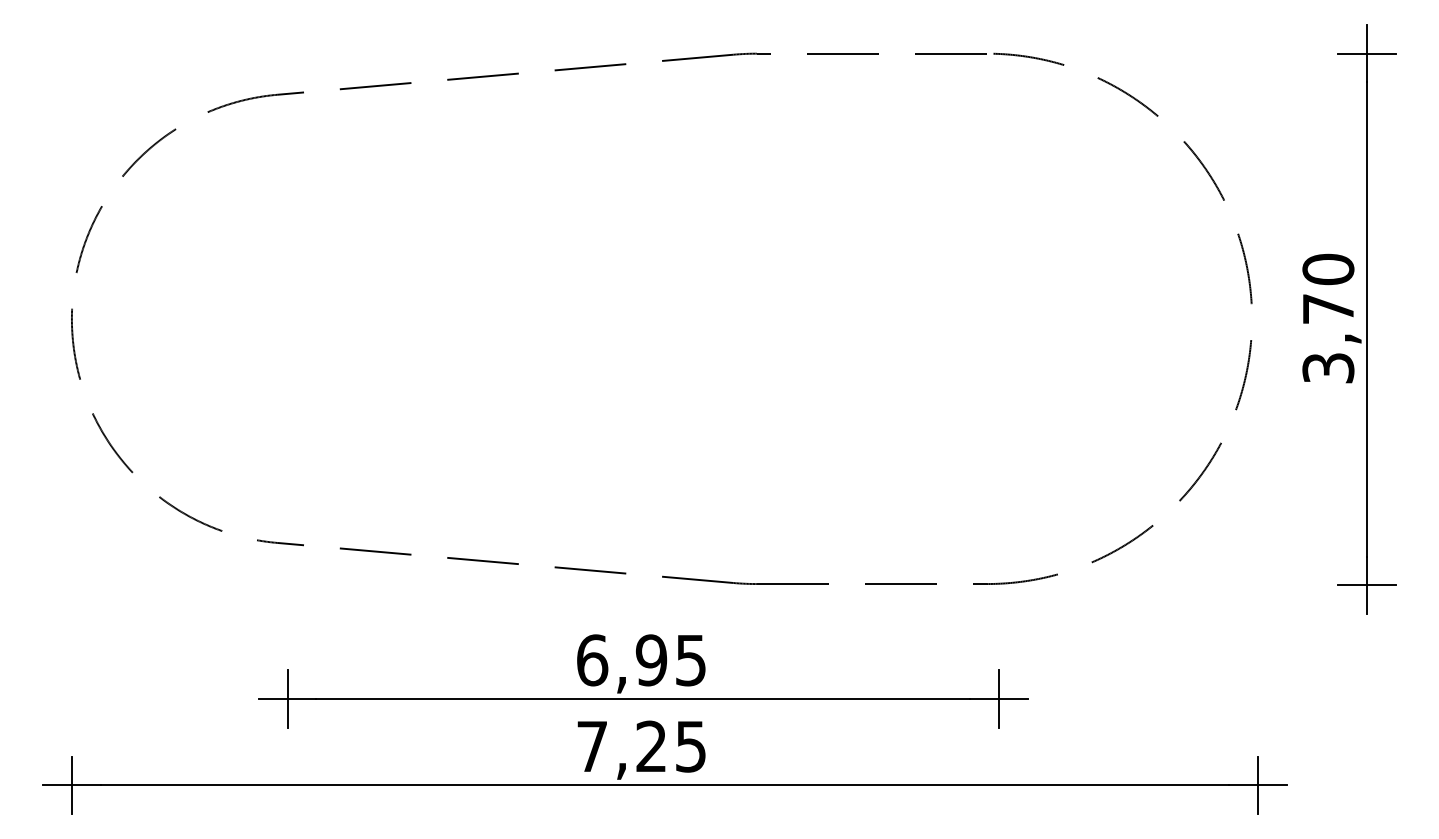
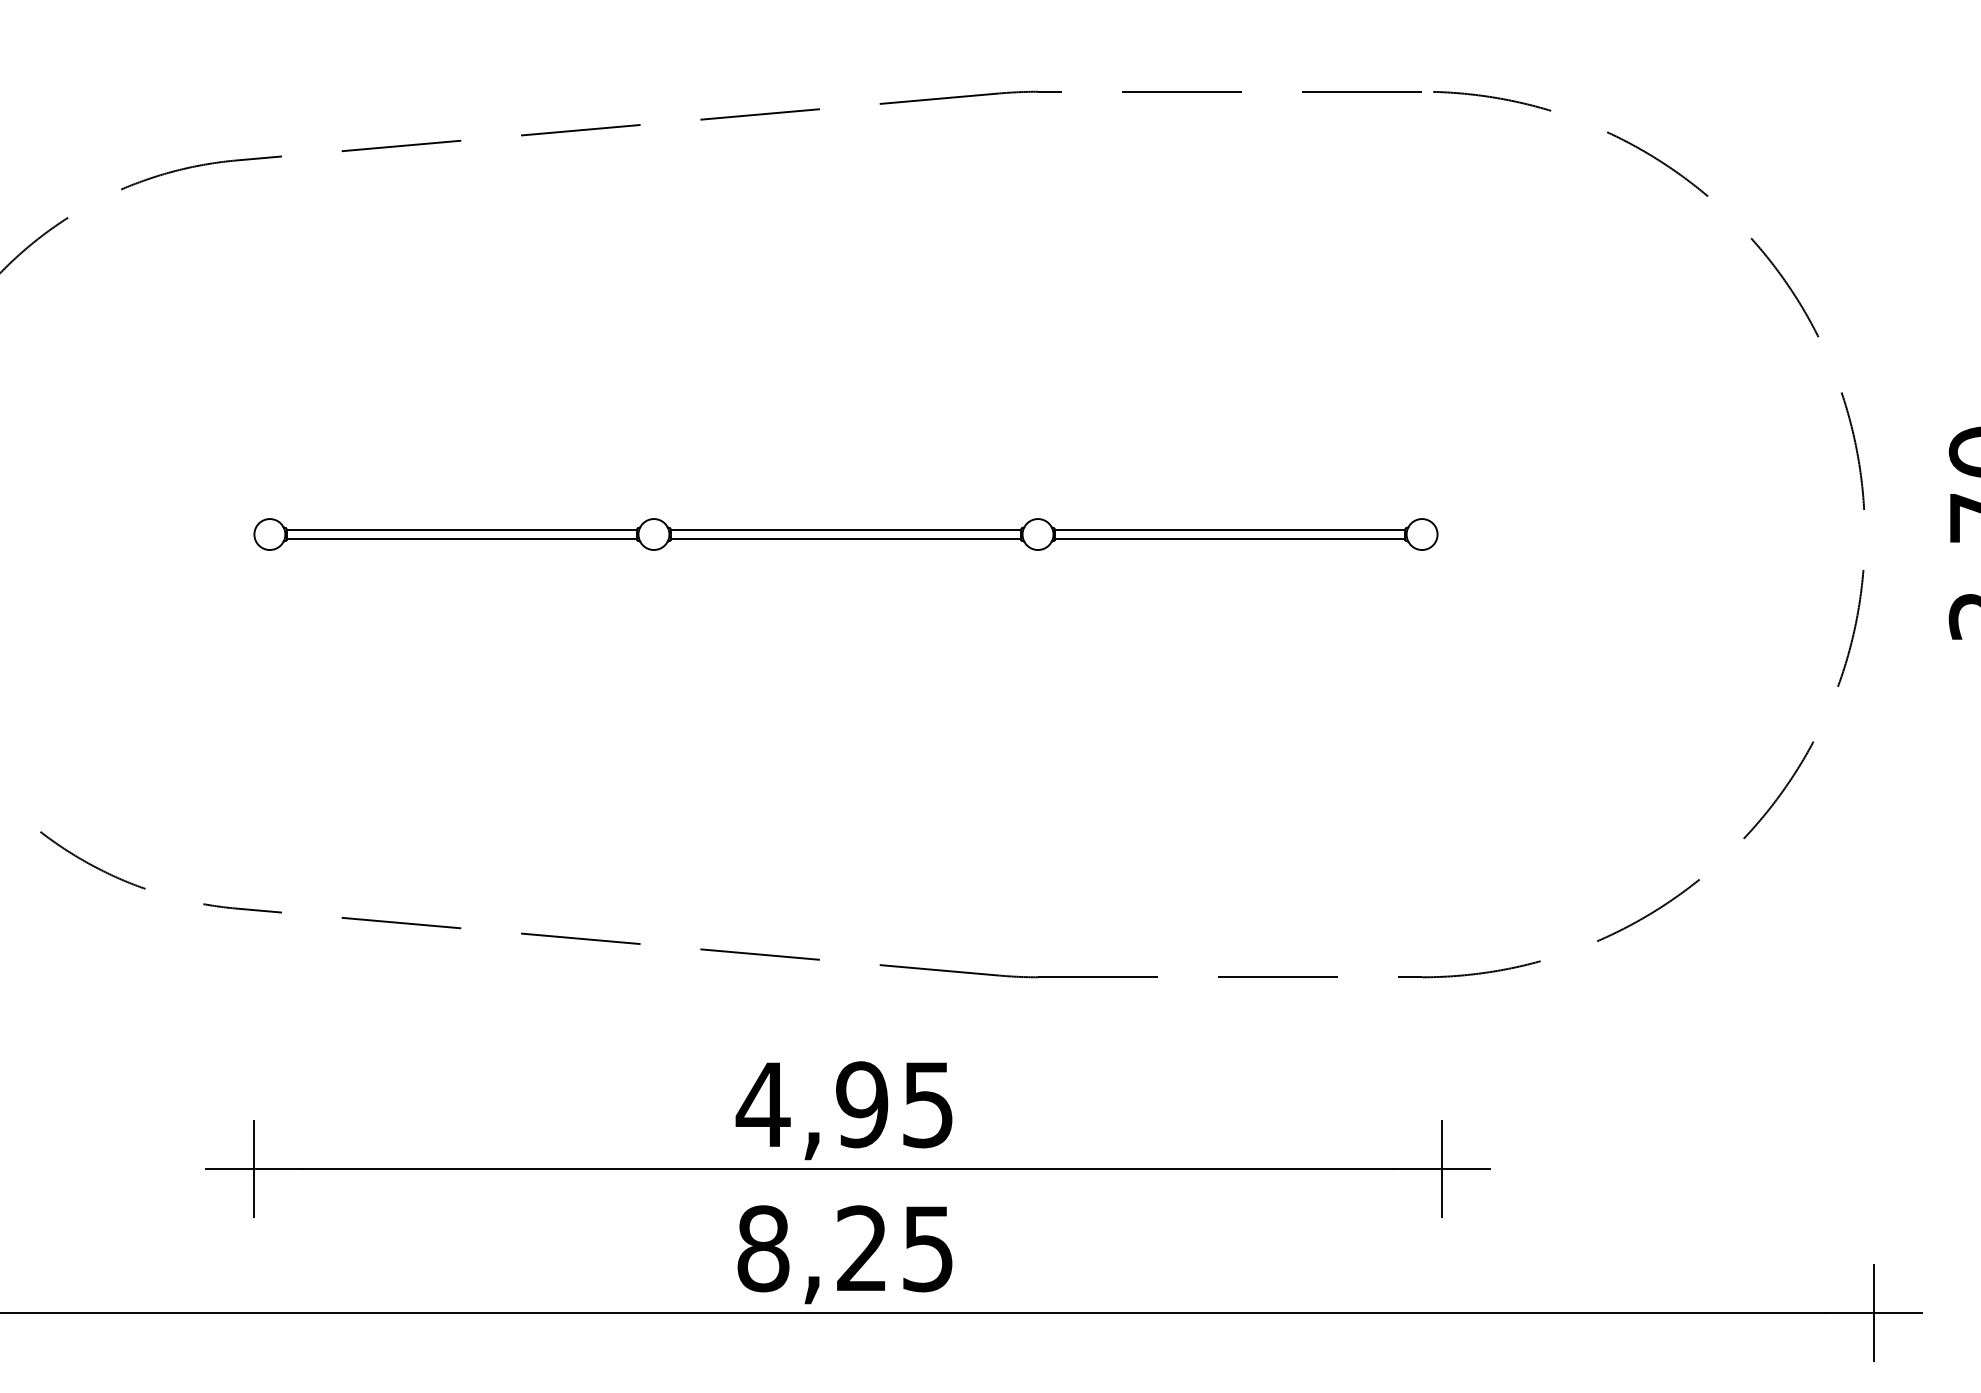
part: (641, 318) -> (845, 533), added
text: (591, 660) -> (761, 1104), 6,95 -> 4,95
text: (592, 746) -> (763, 1248), 7,25 -> 8,25

